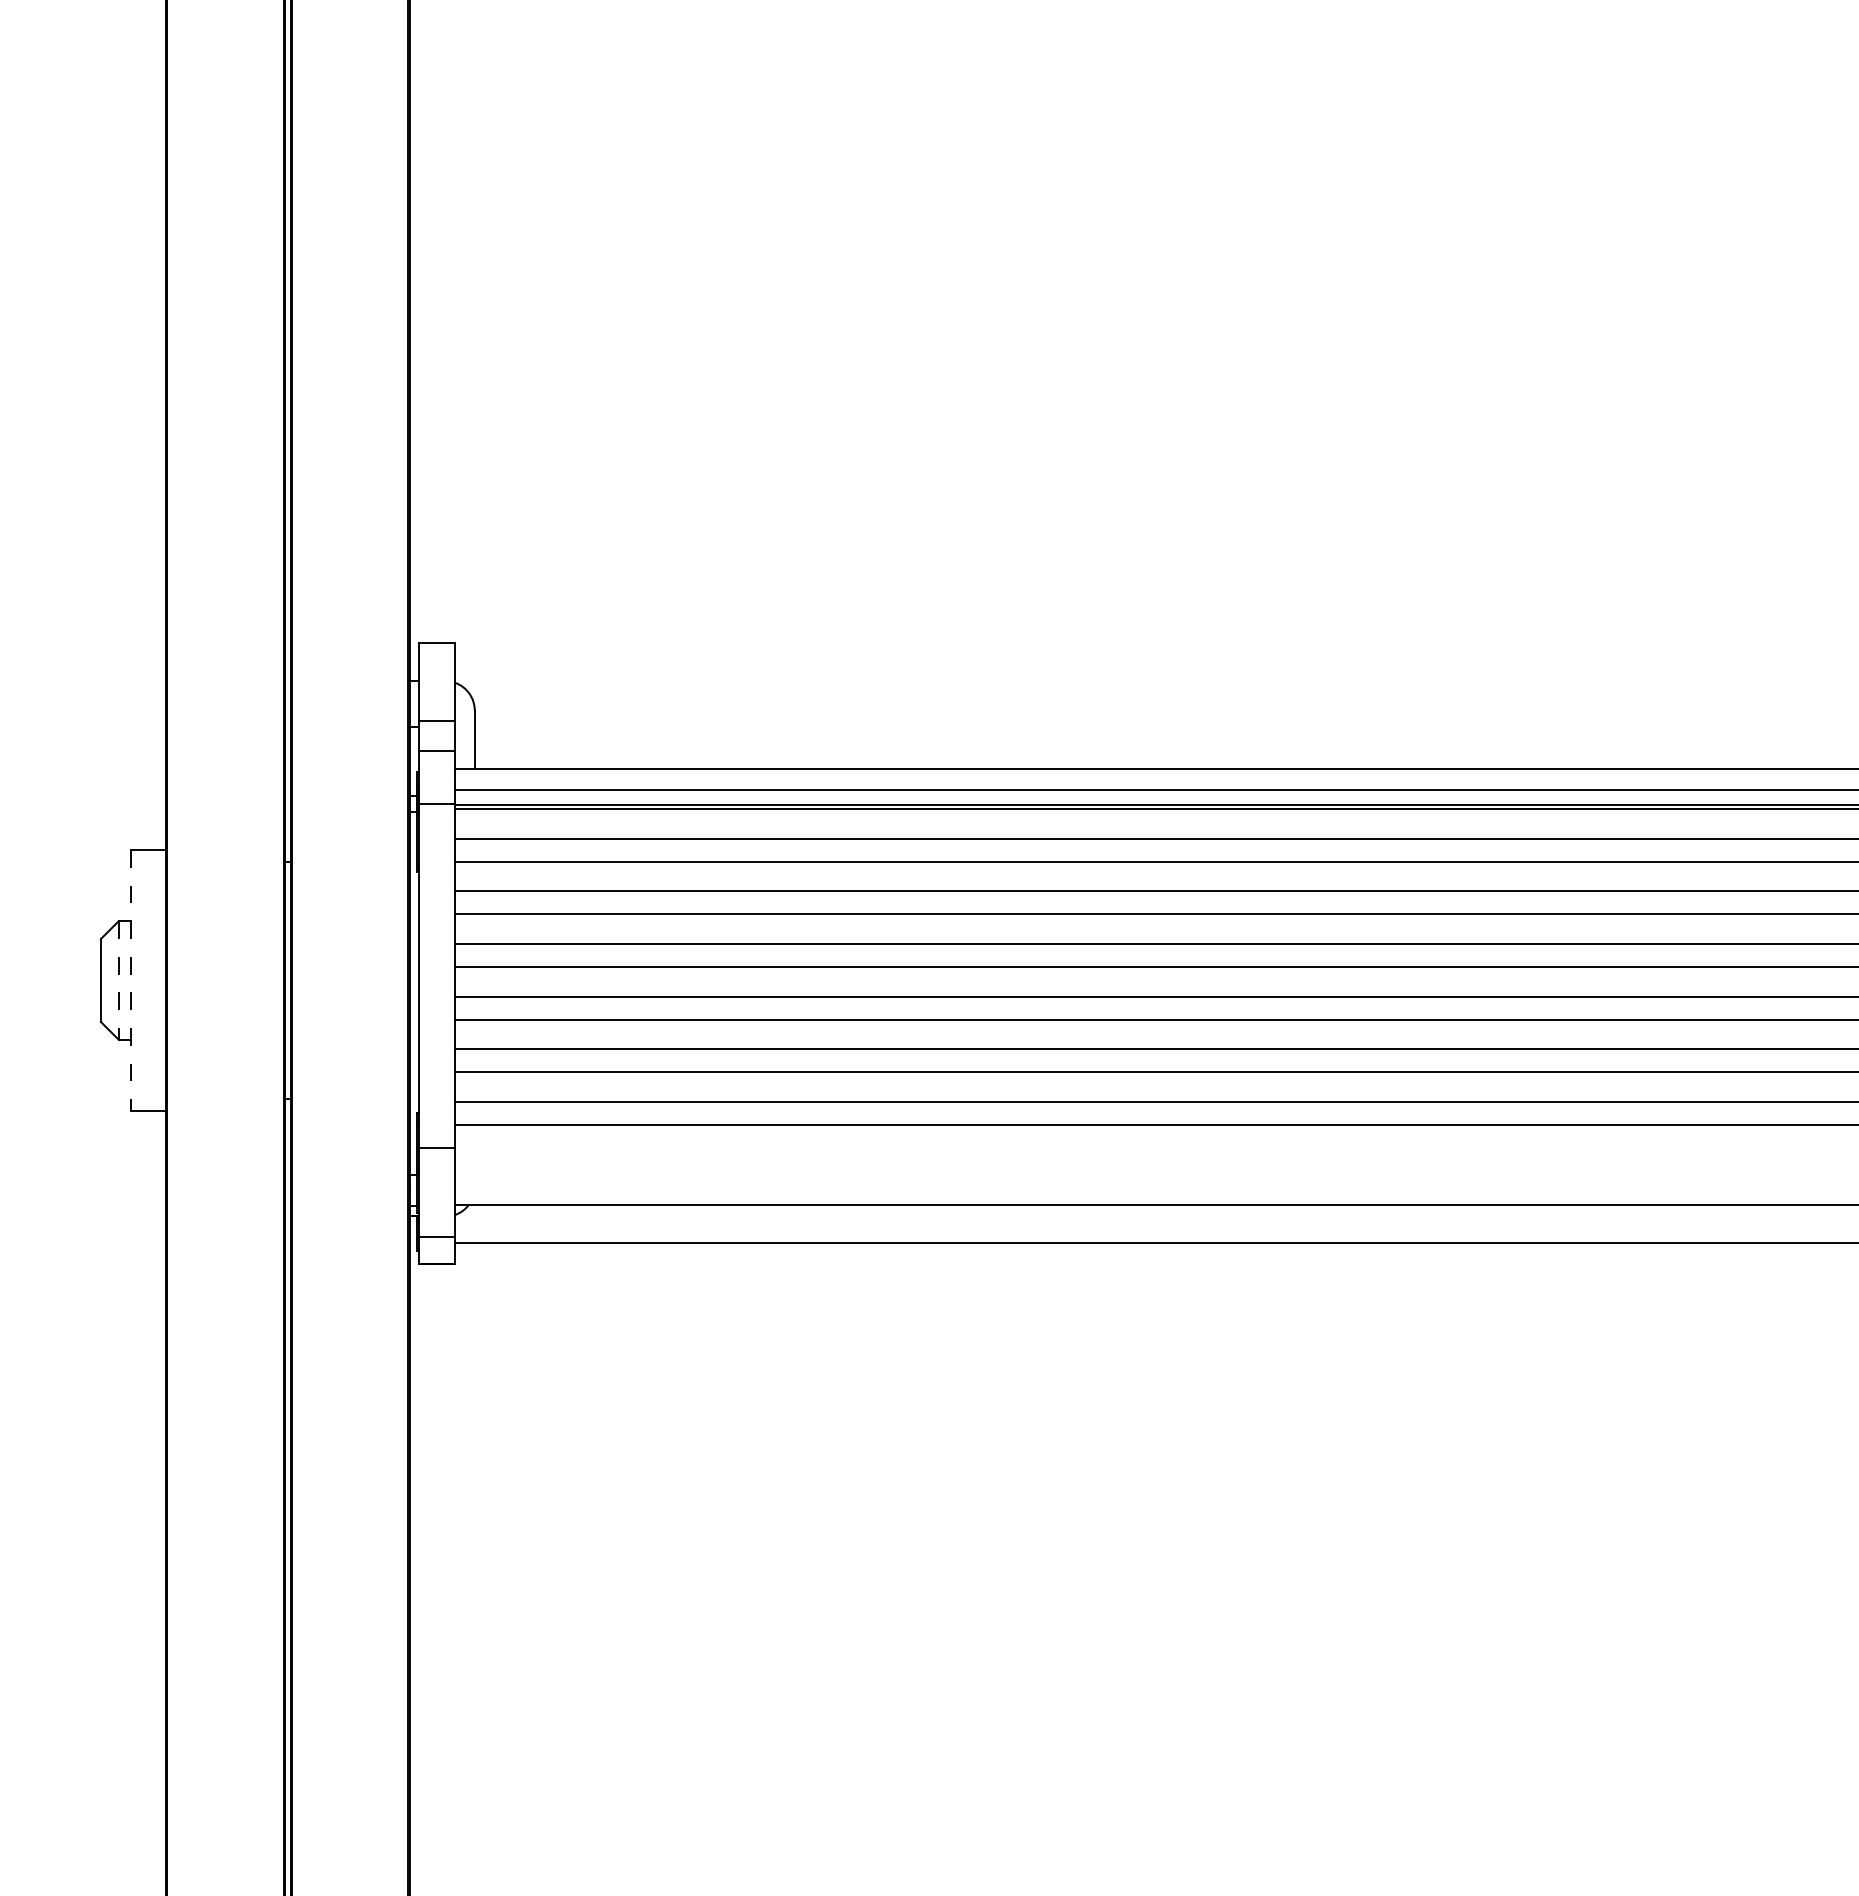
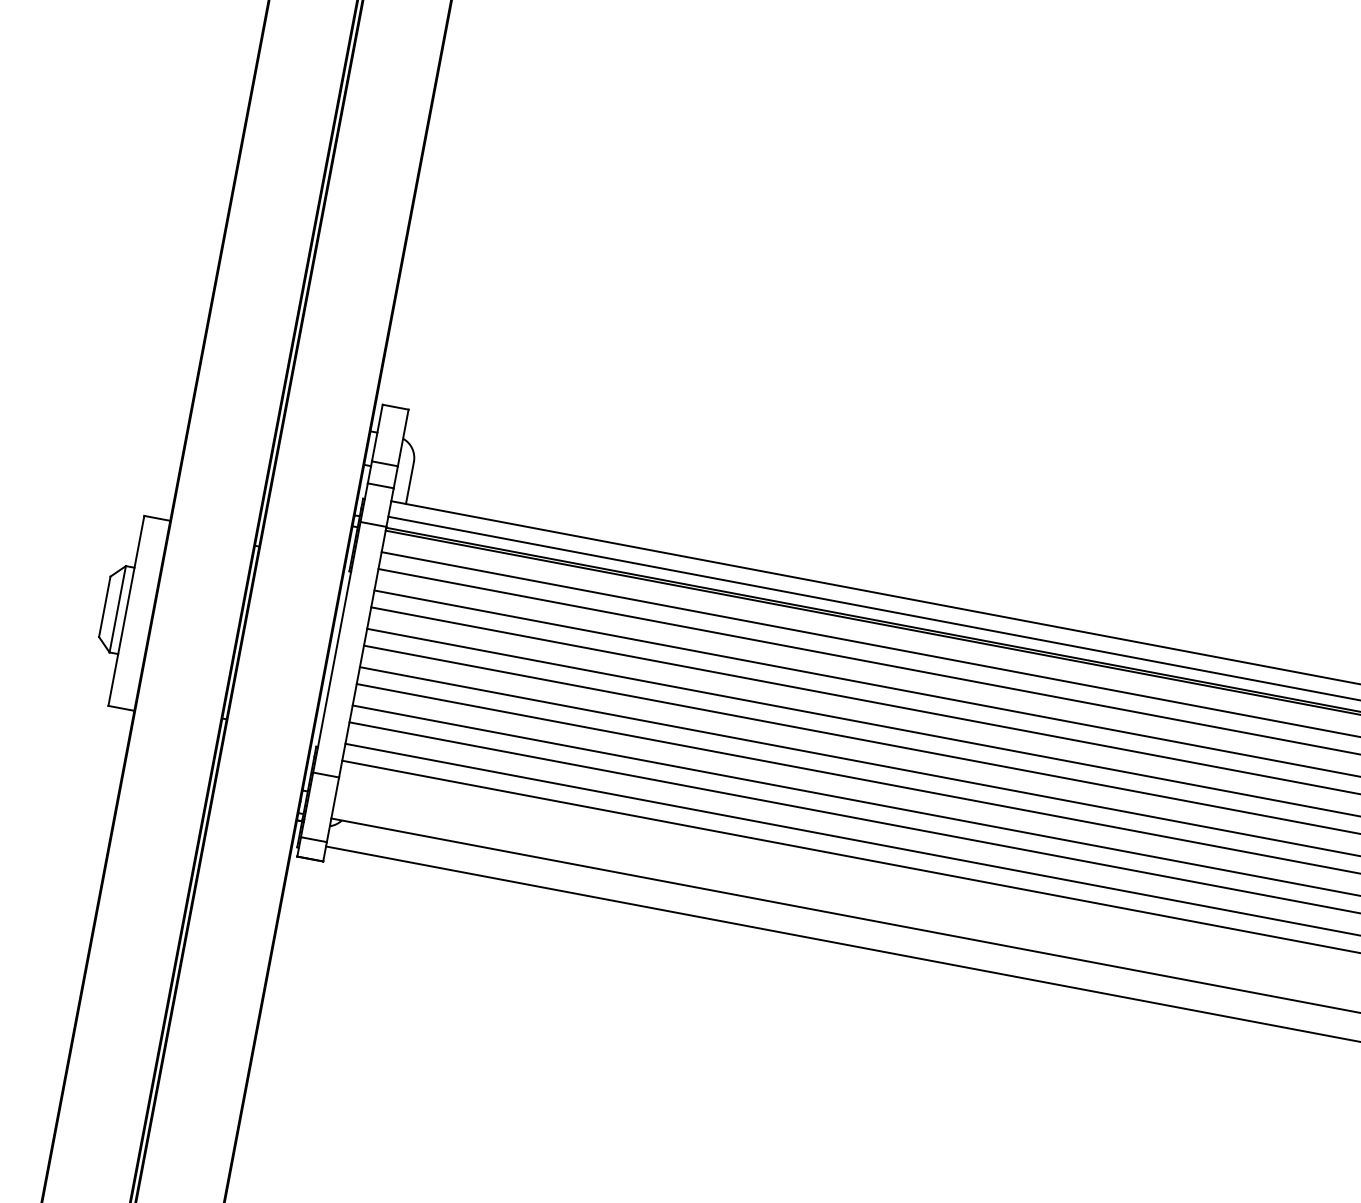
line: (118, 980) -> (117, 609), dashed -> solid
line: (130, 980) -> (126, 610), dashed -> solid

